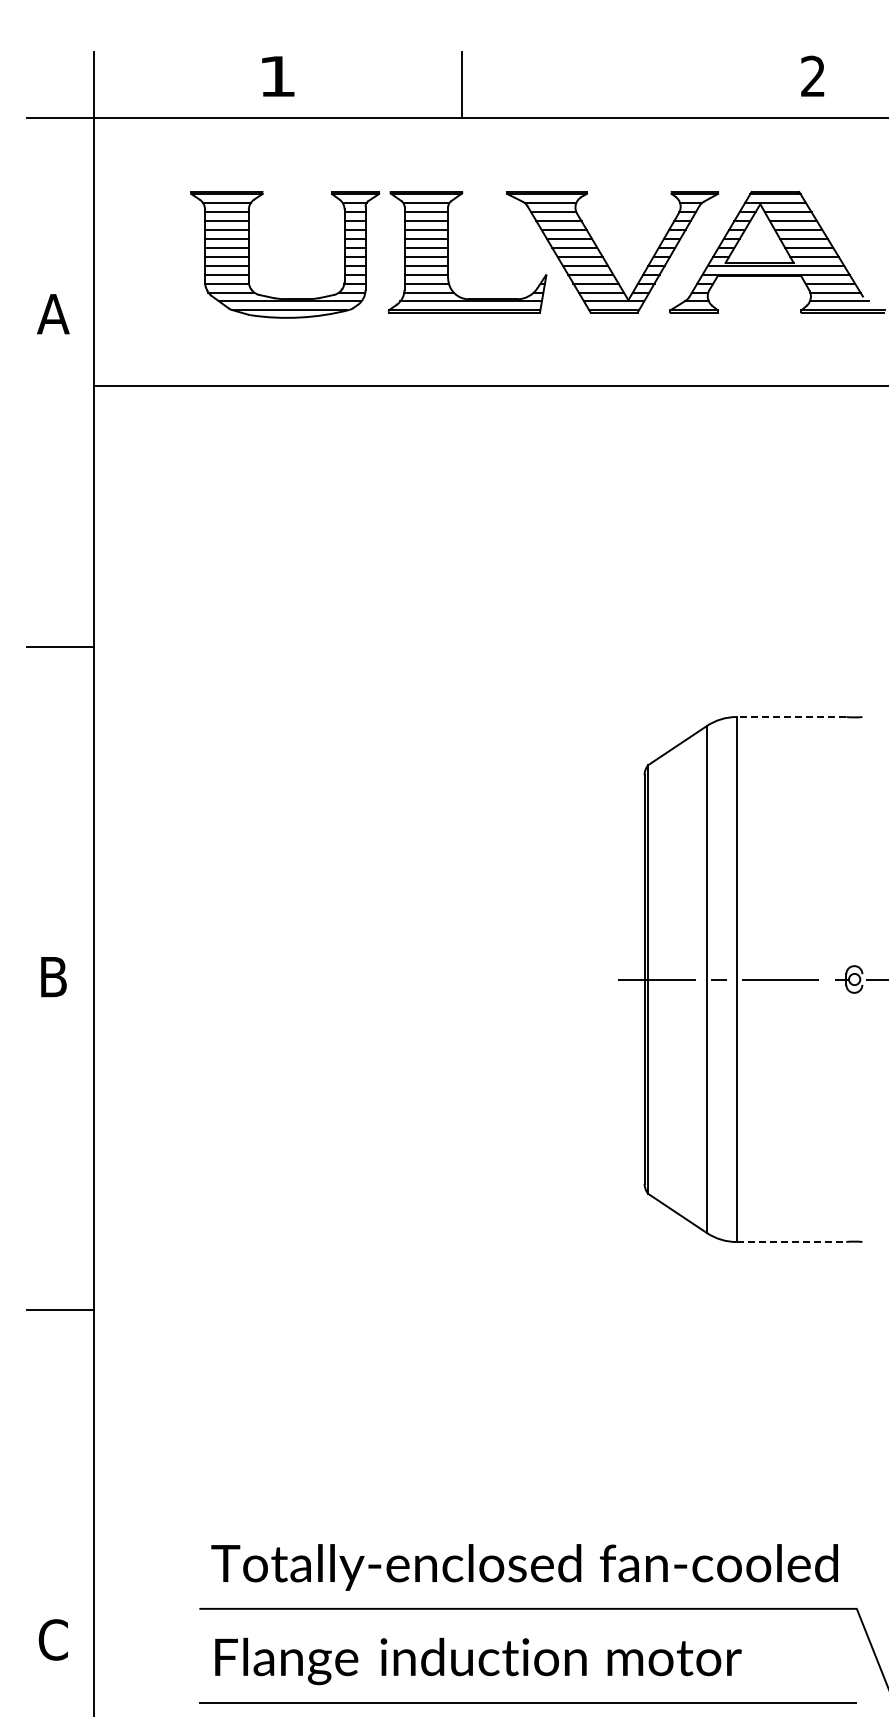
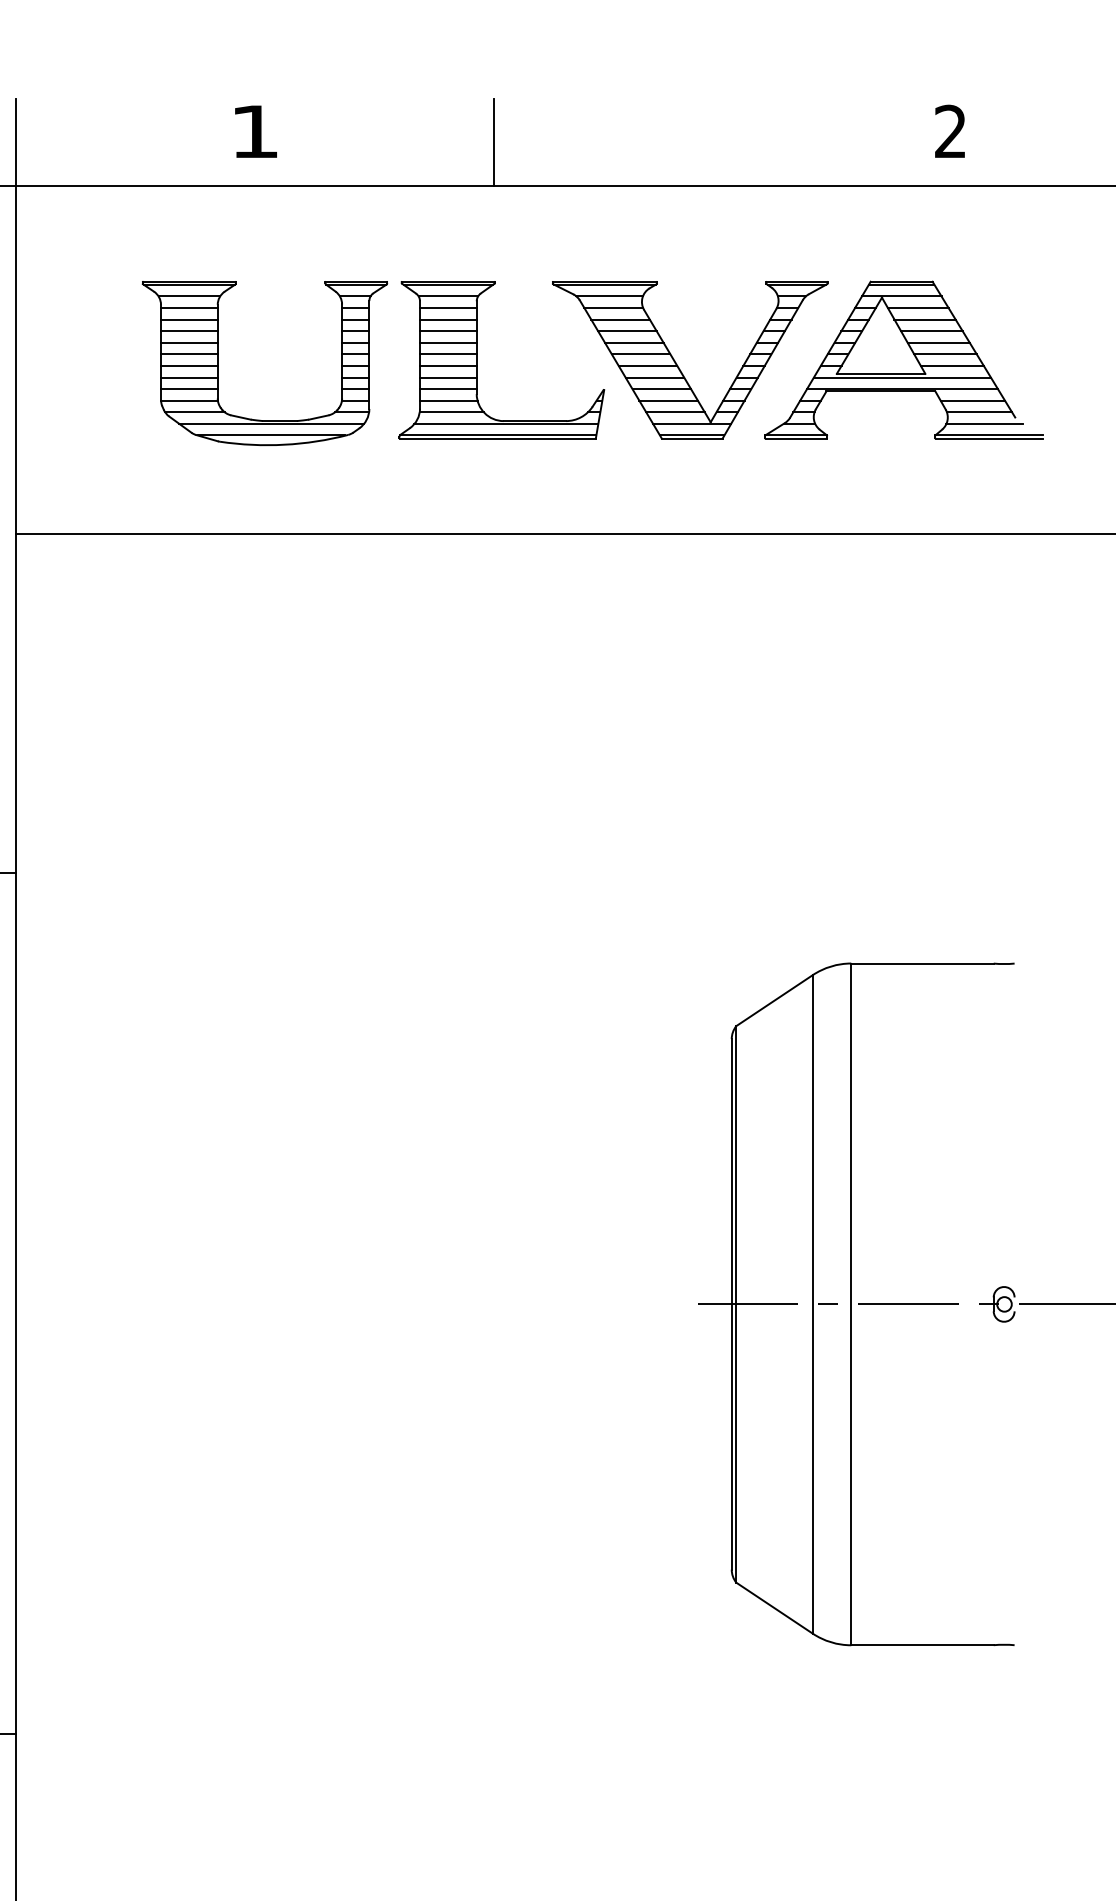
line: (791, 717) -> (922, 964), dashed -> solid
line: (791, 1242) -> (922, 1645), dashed -> solid

